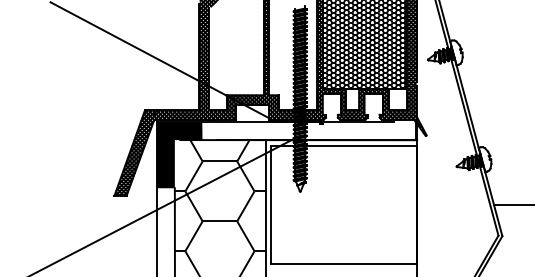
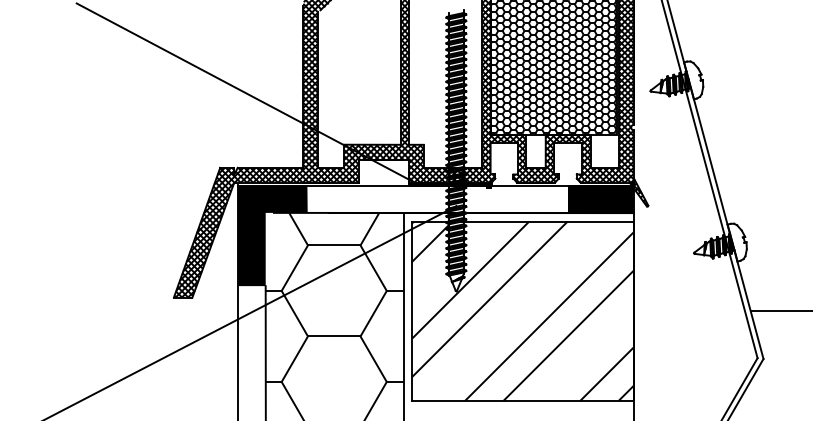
fill: (395, 130) -> (601, 198), added
hatch: (344, 204) -> (523, 310), added

